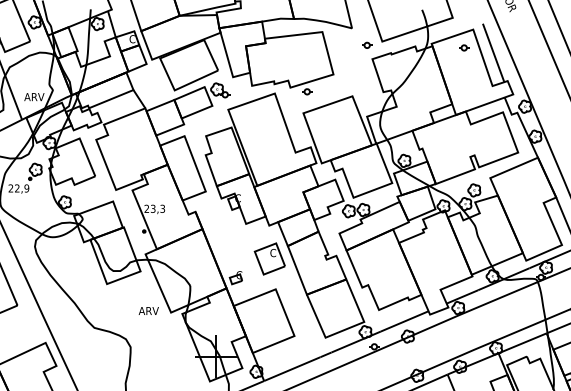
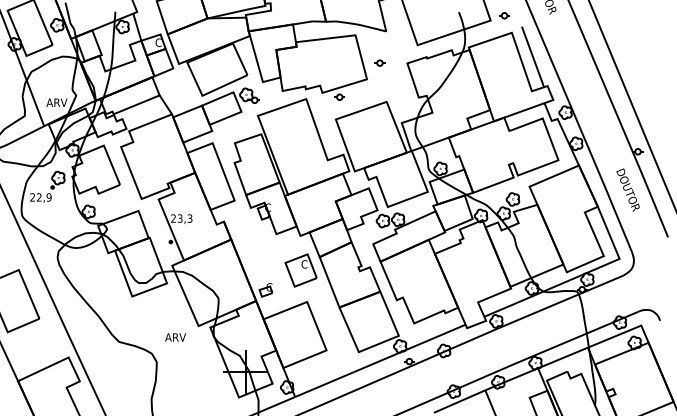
part: (366, 44) -> (379, 62), moved
part: (464, 47) -> (504, 15), moved
text: (148, 311) -> (175, 337), moved

